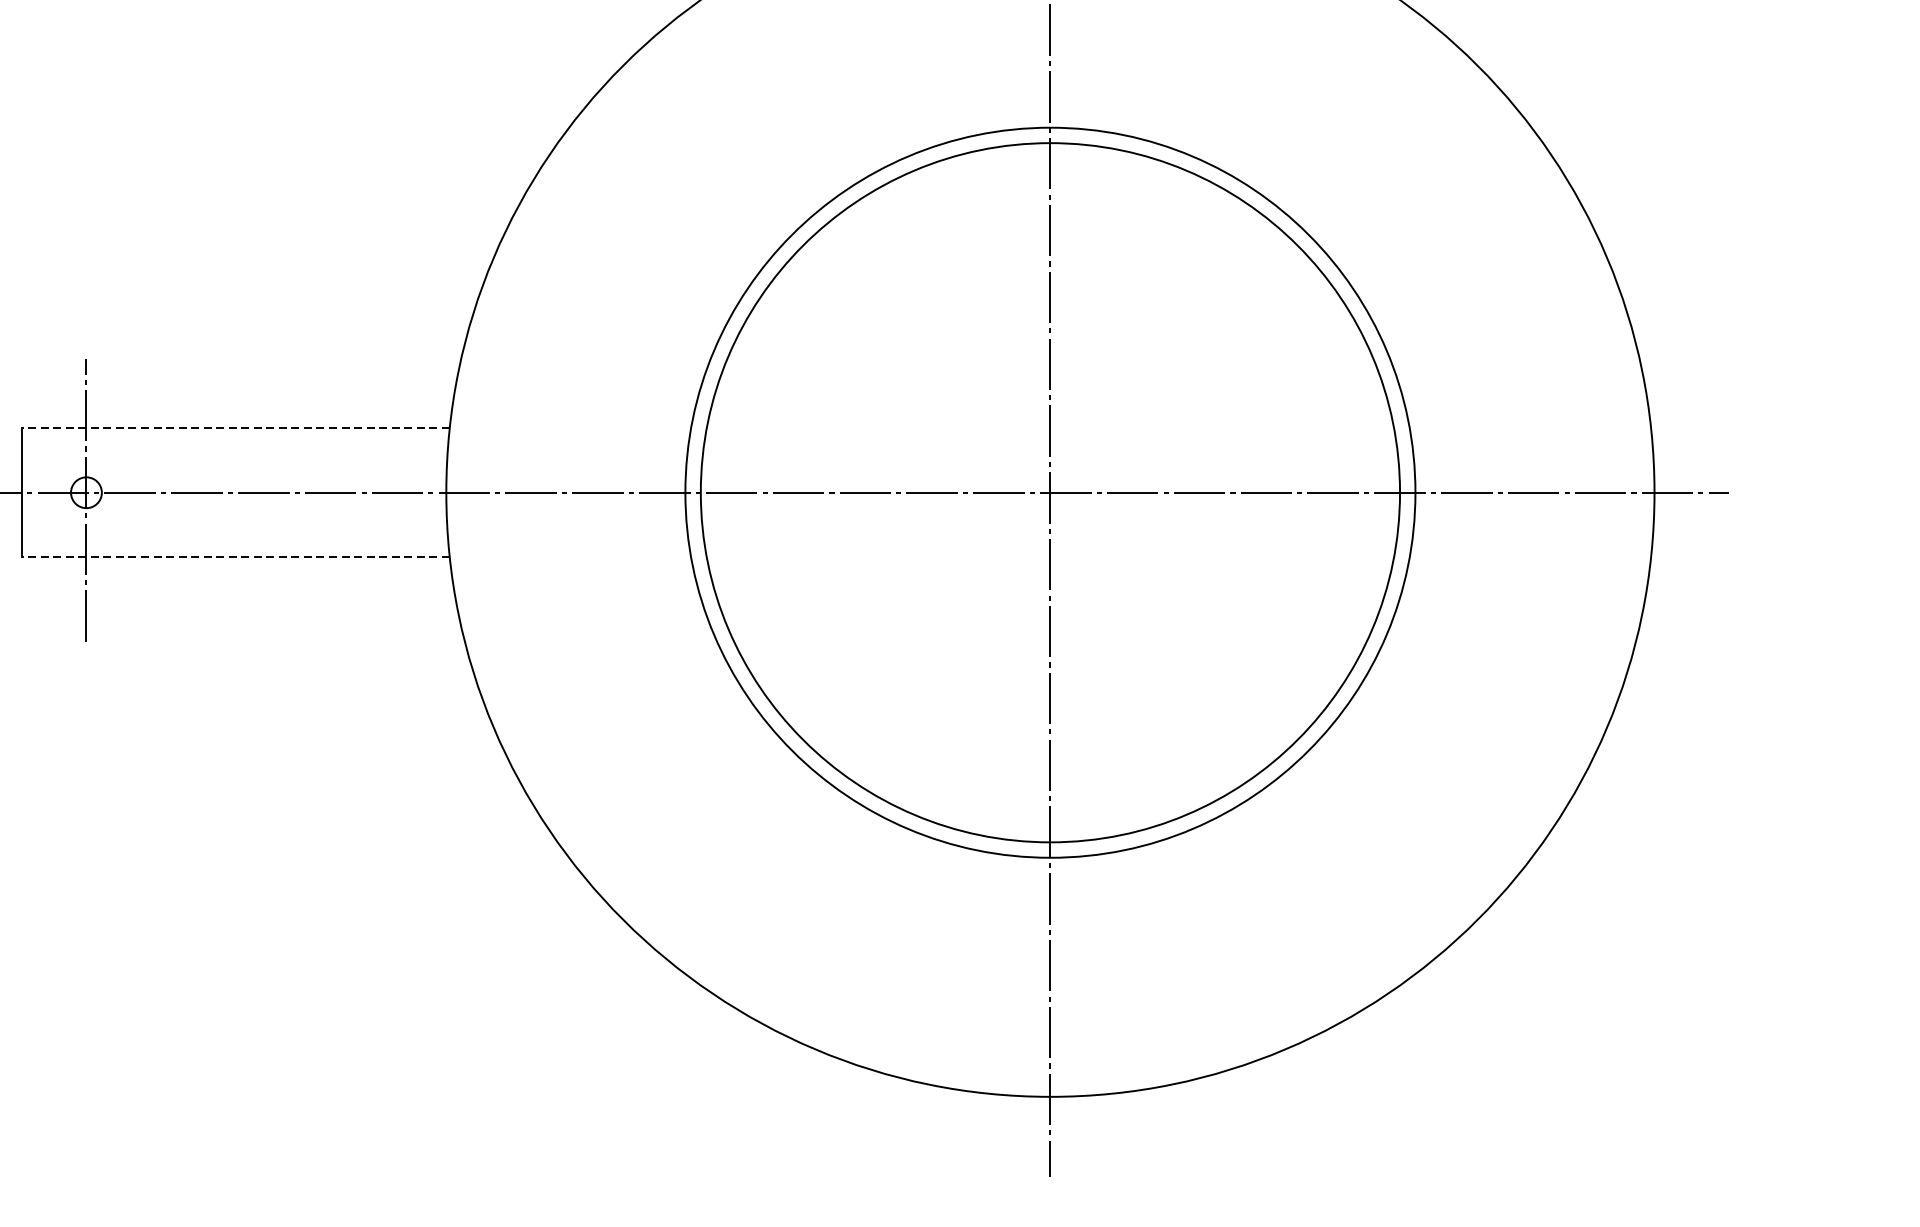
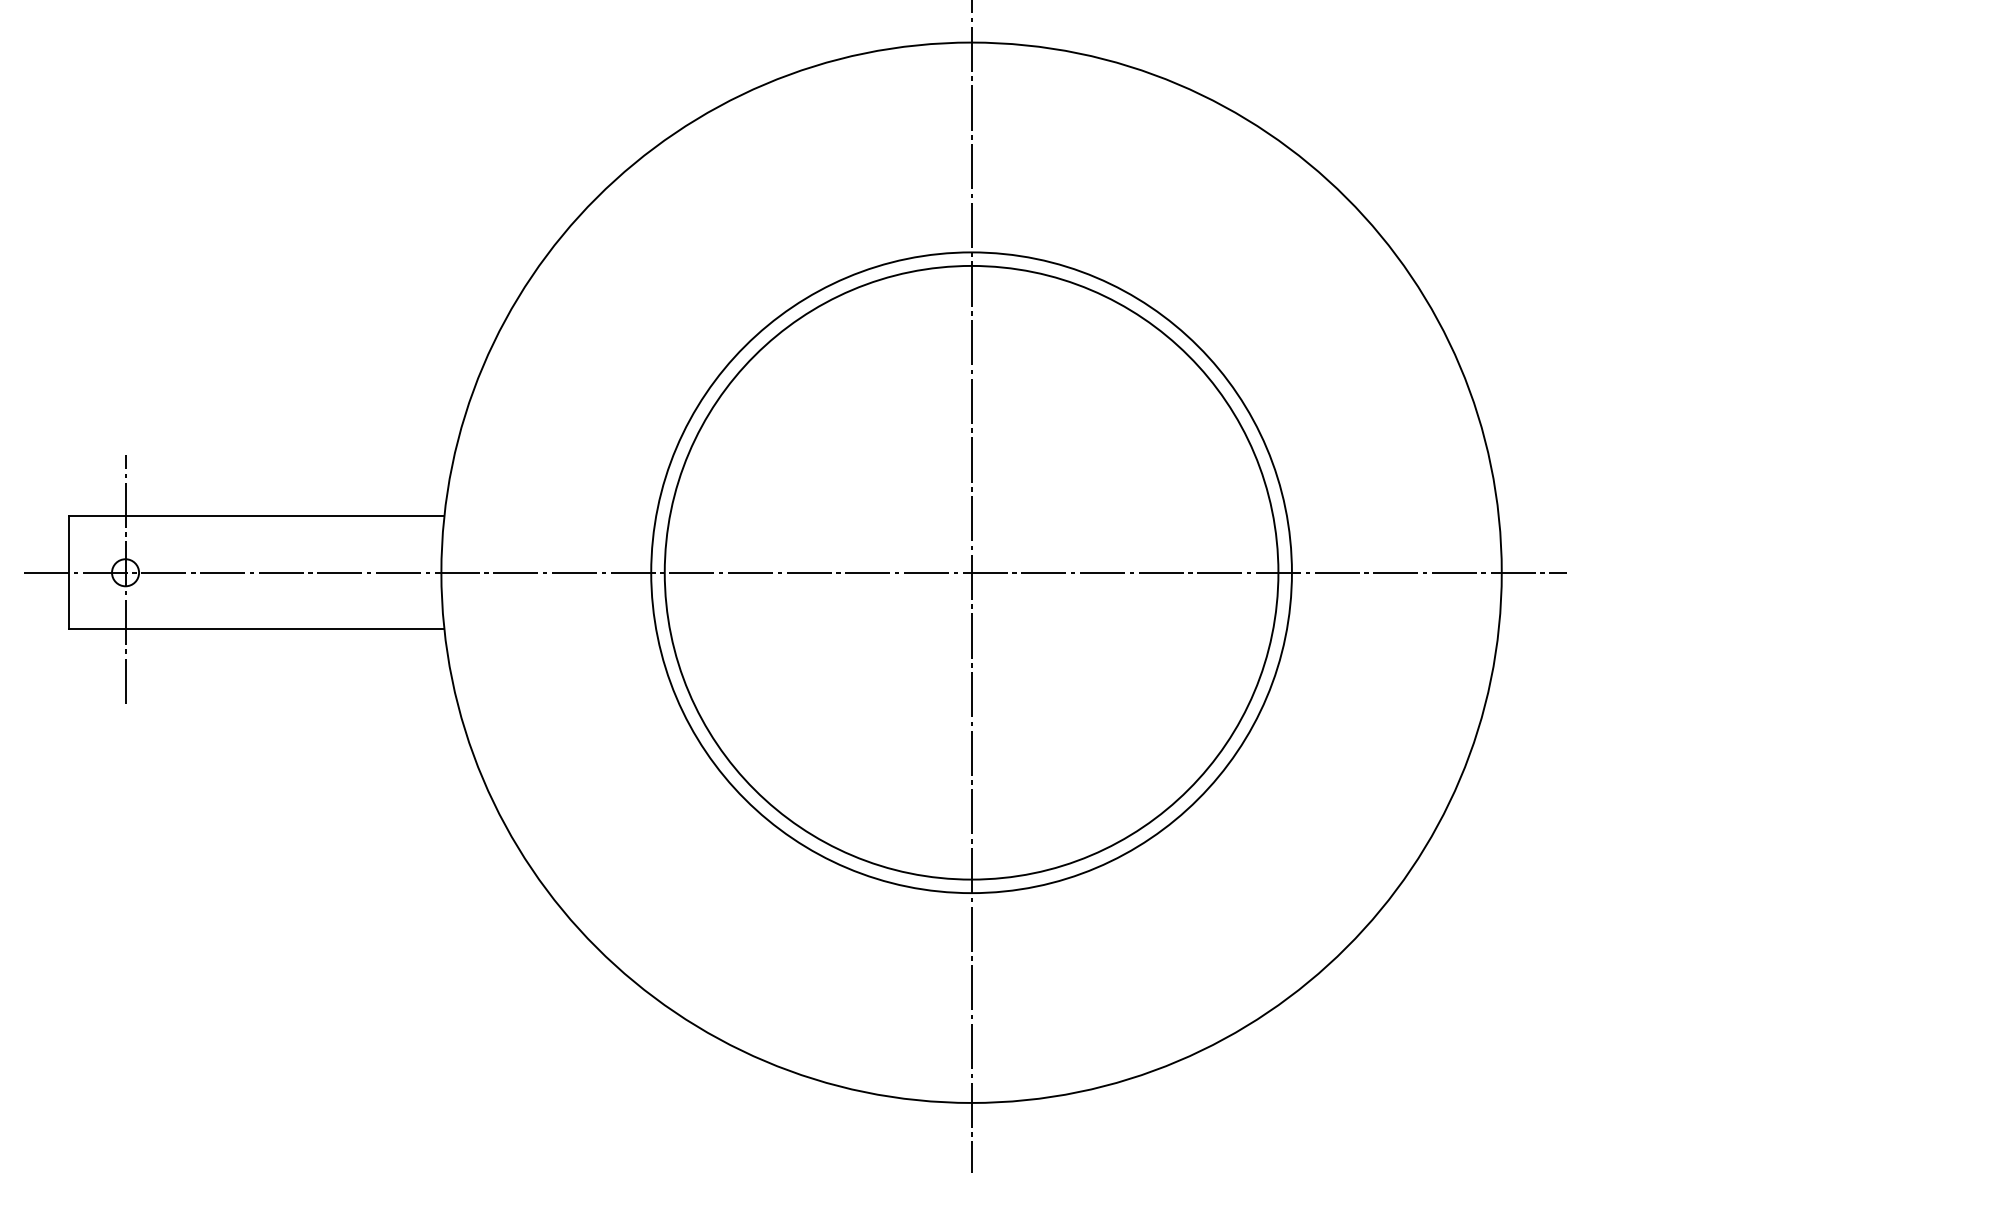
line: (235, 428) -> (256, 516), dashed -> solid
line: (235, 557) -> (256, 629), dashed -> solid

